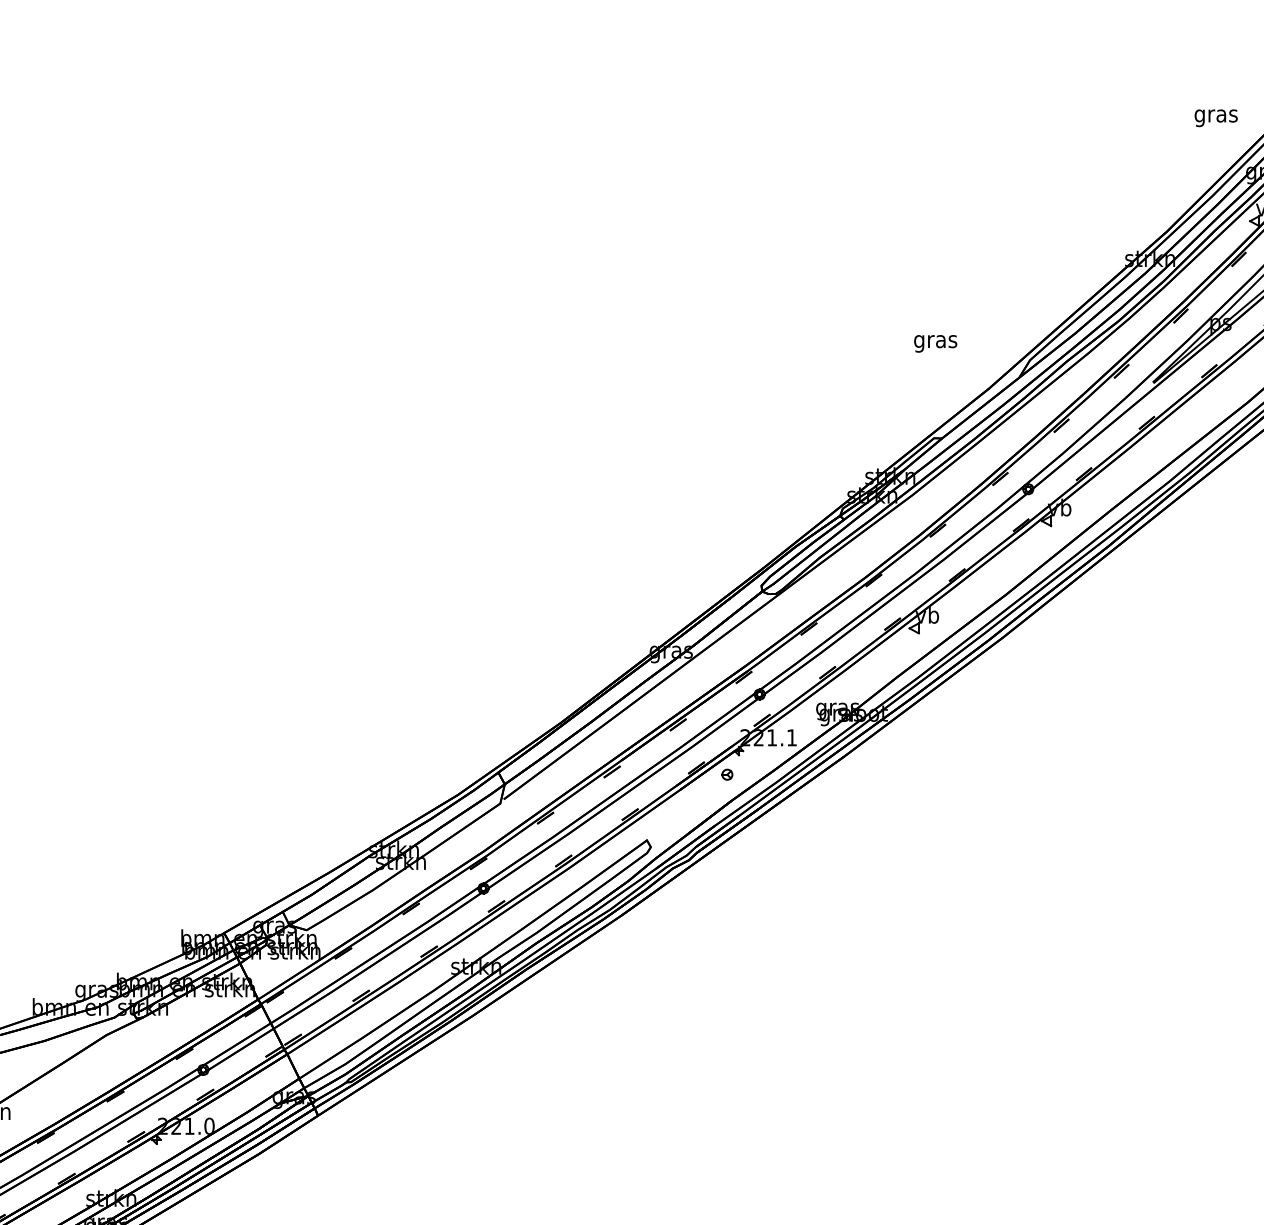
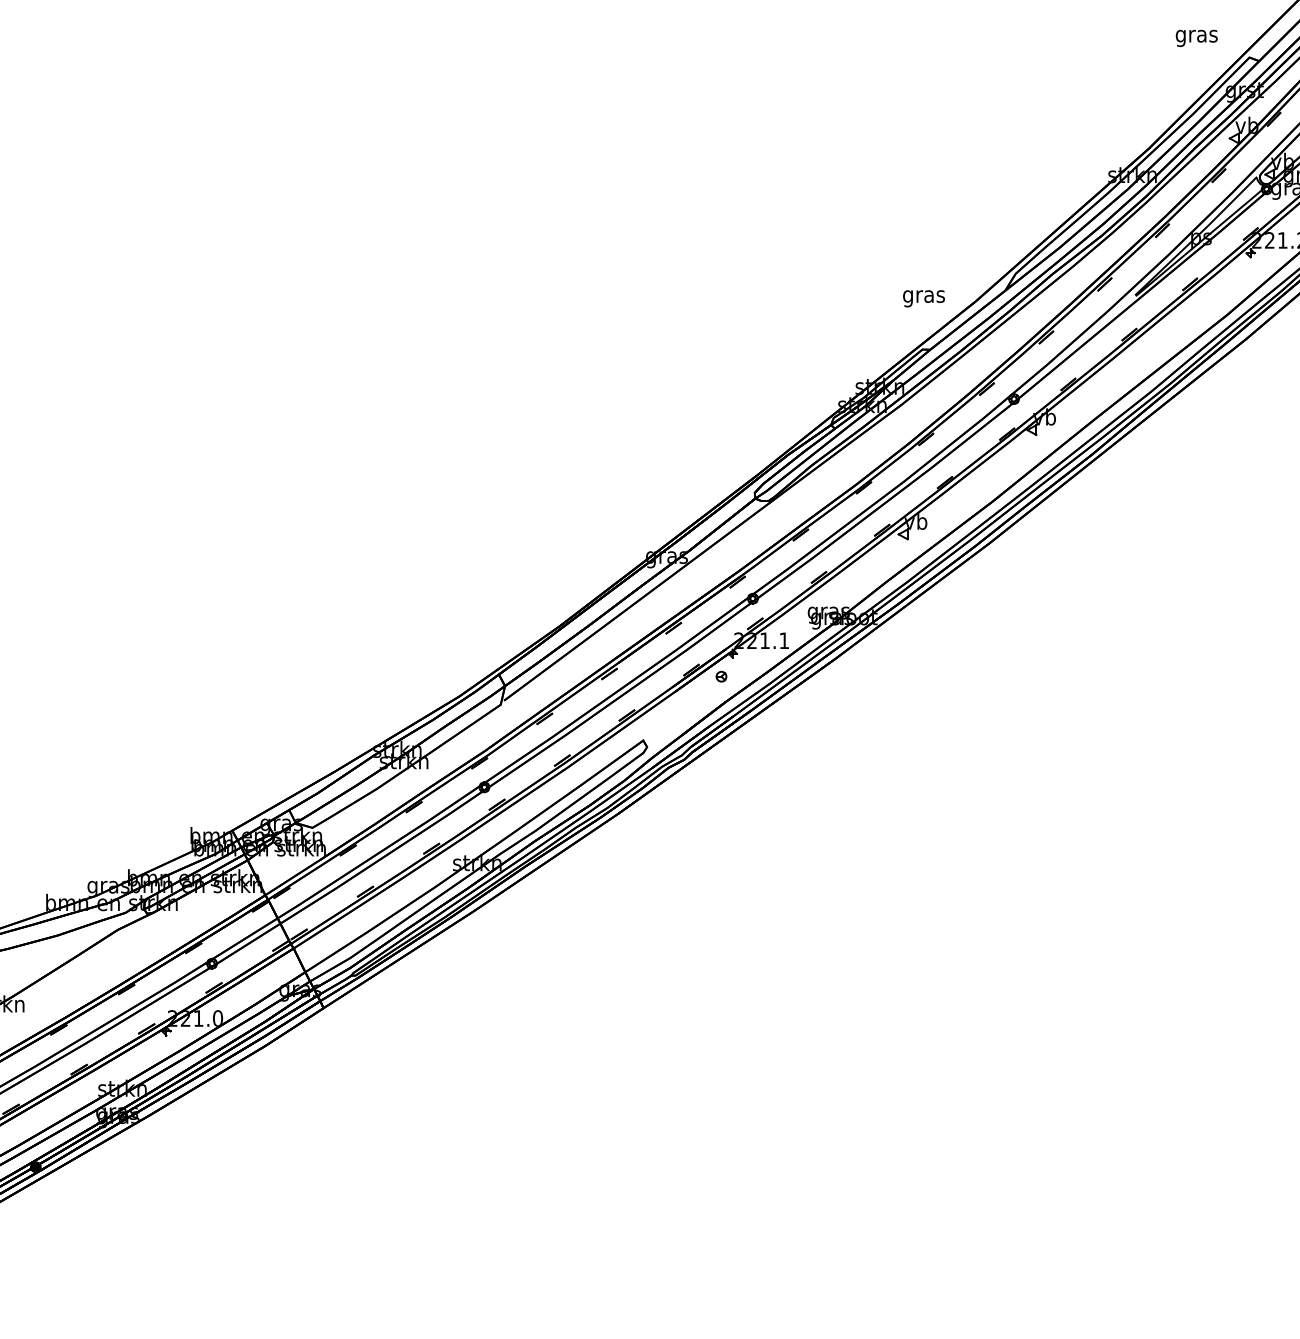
text: (935, 343) -> (923, 298), moved

